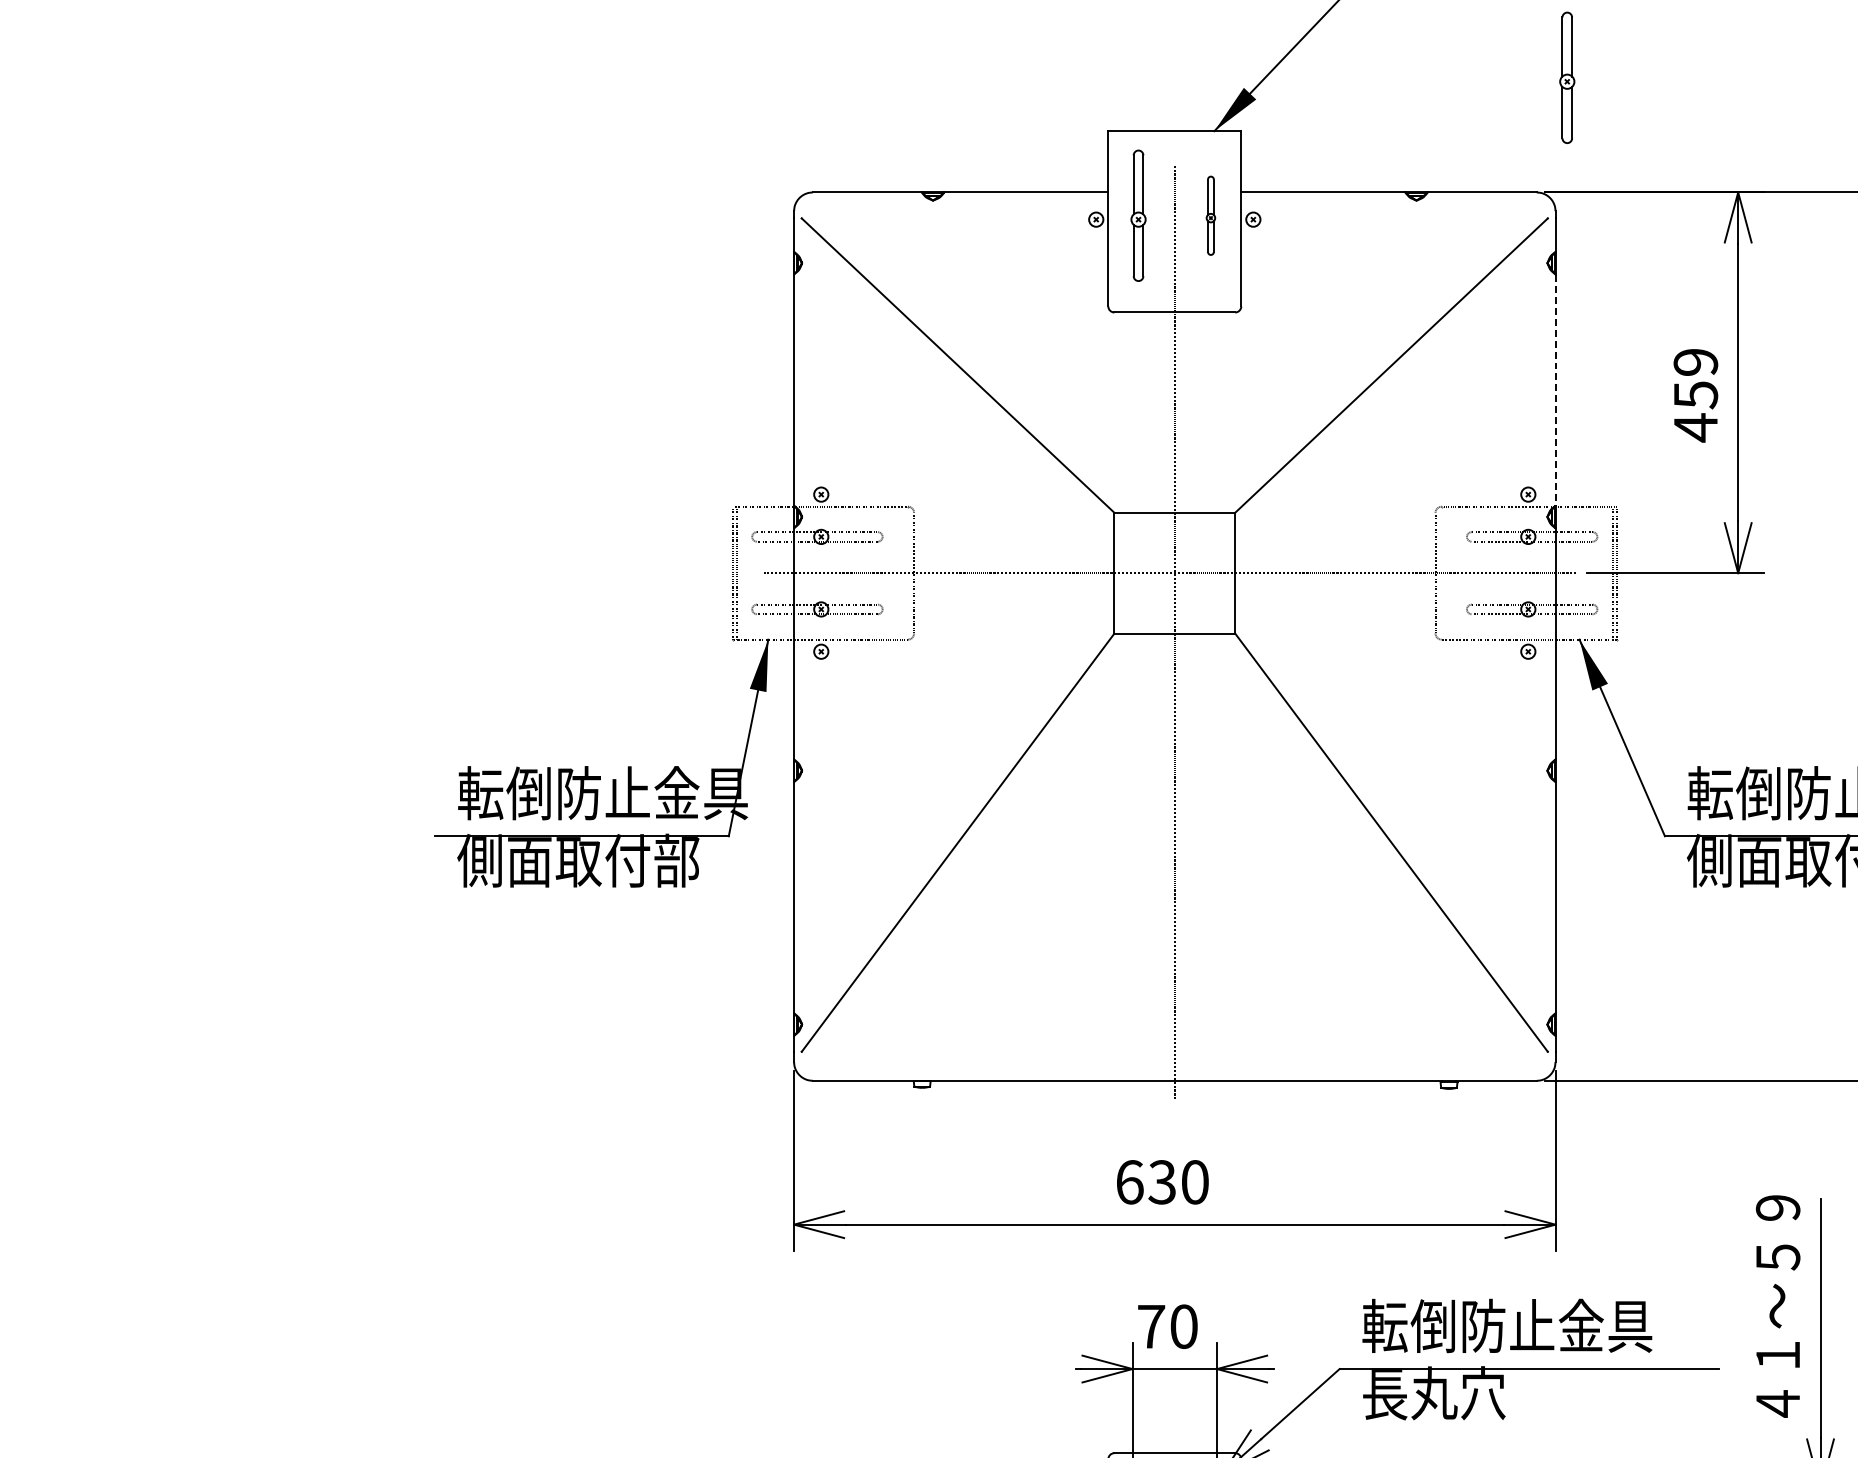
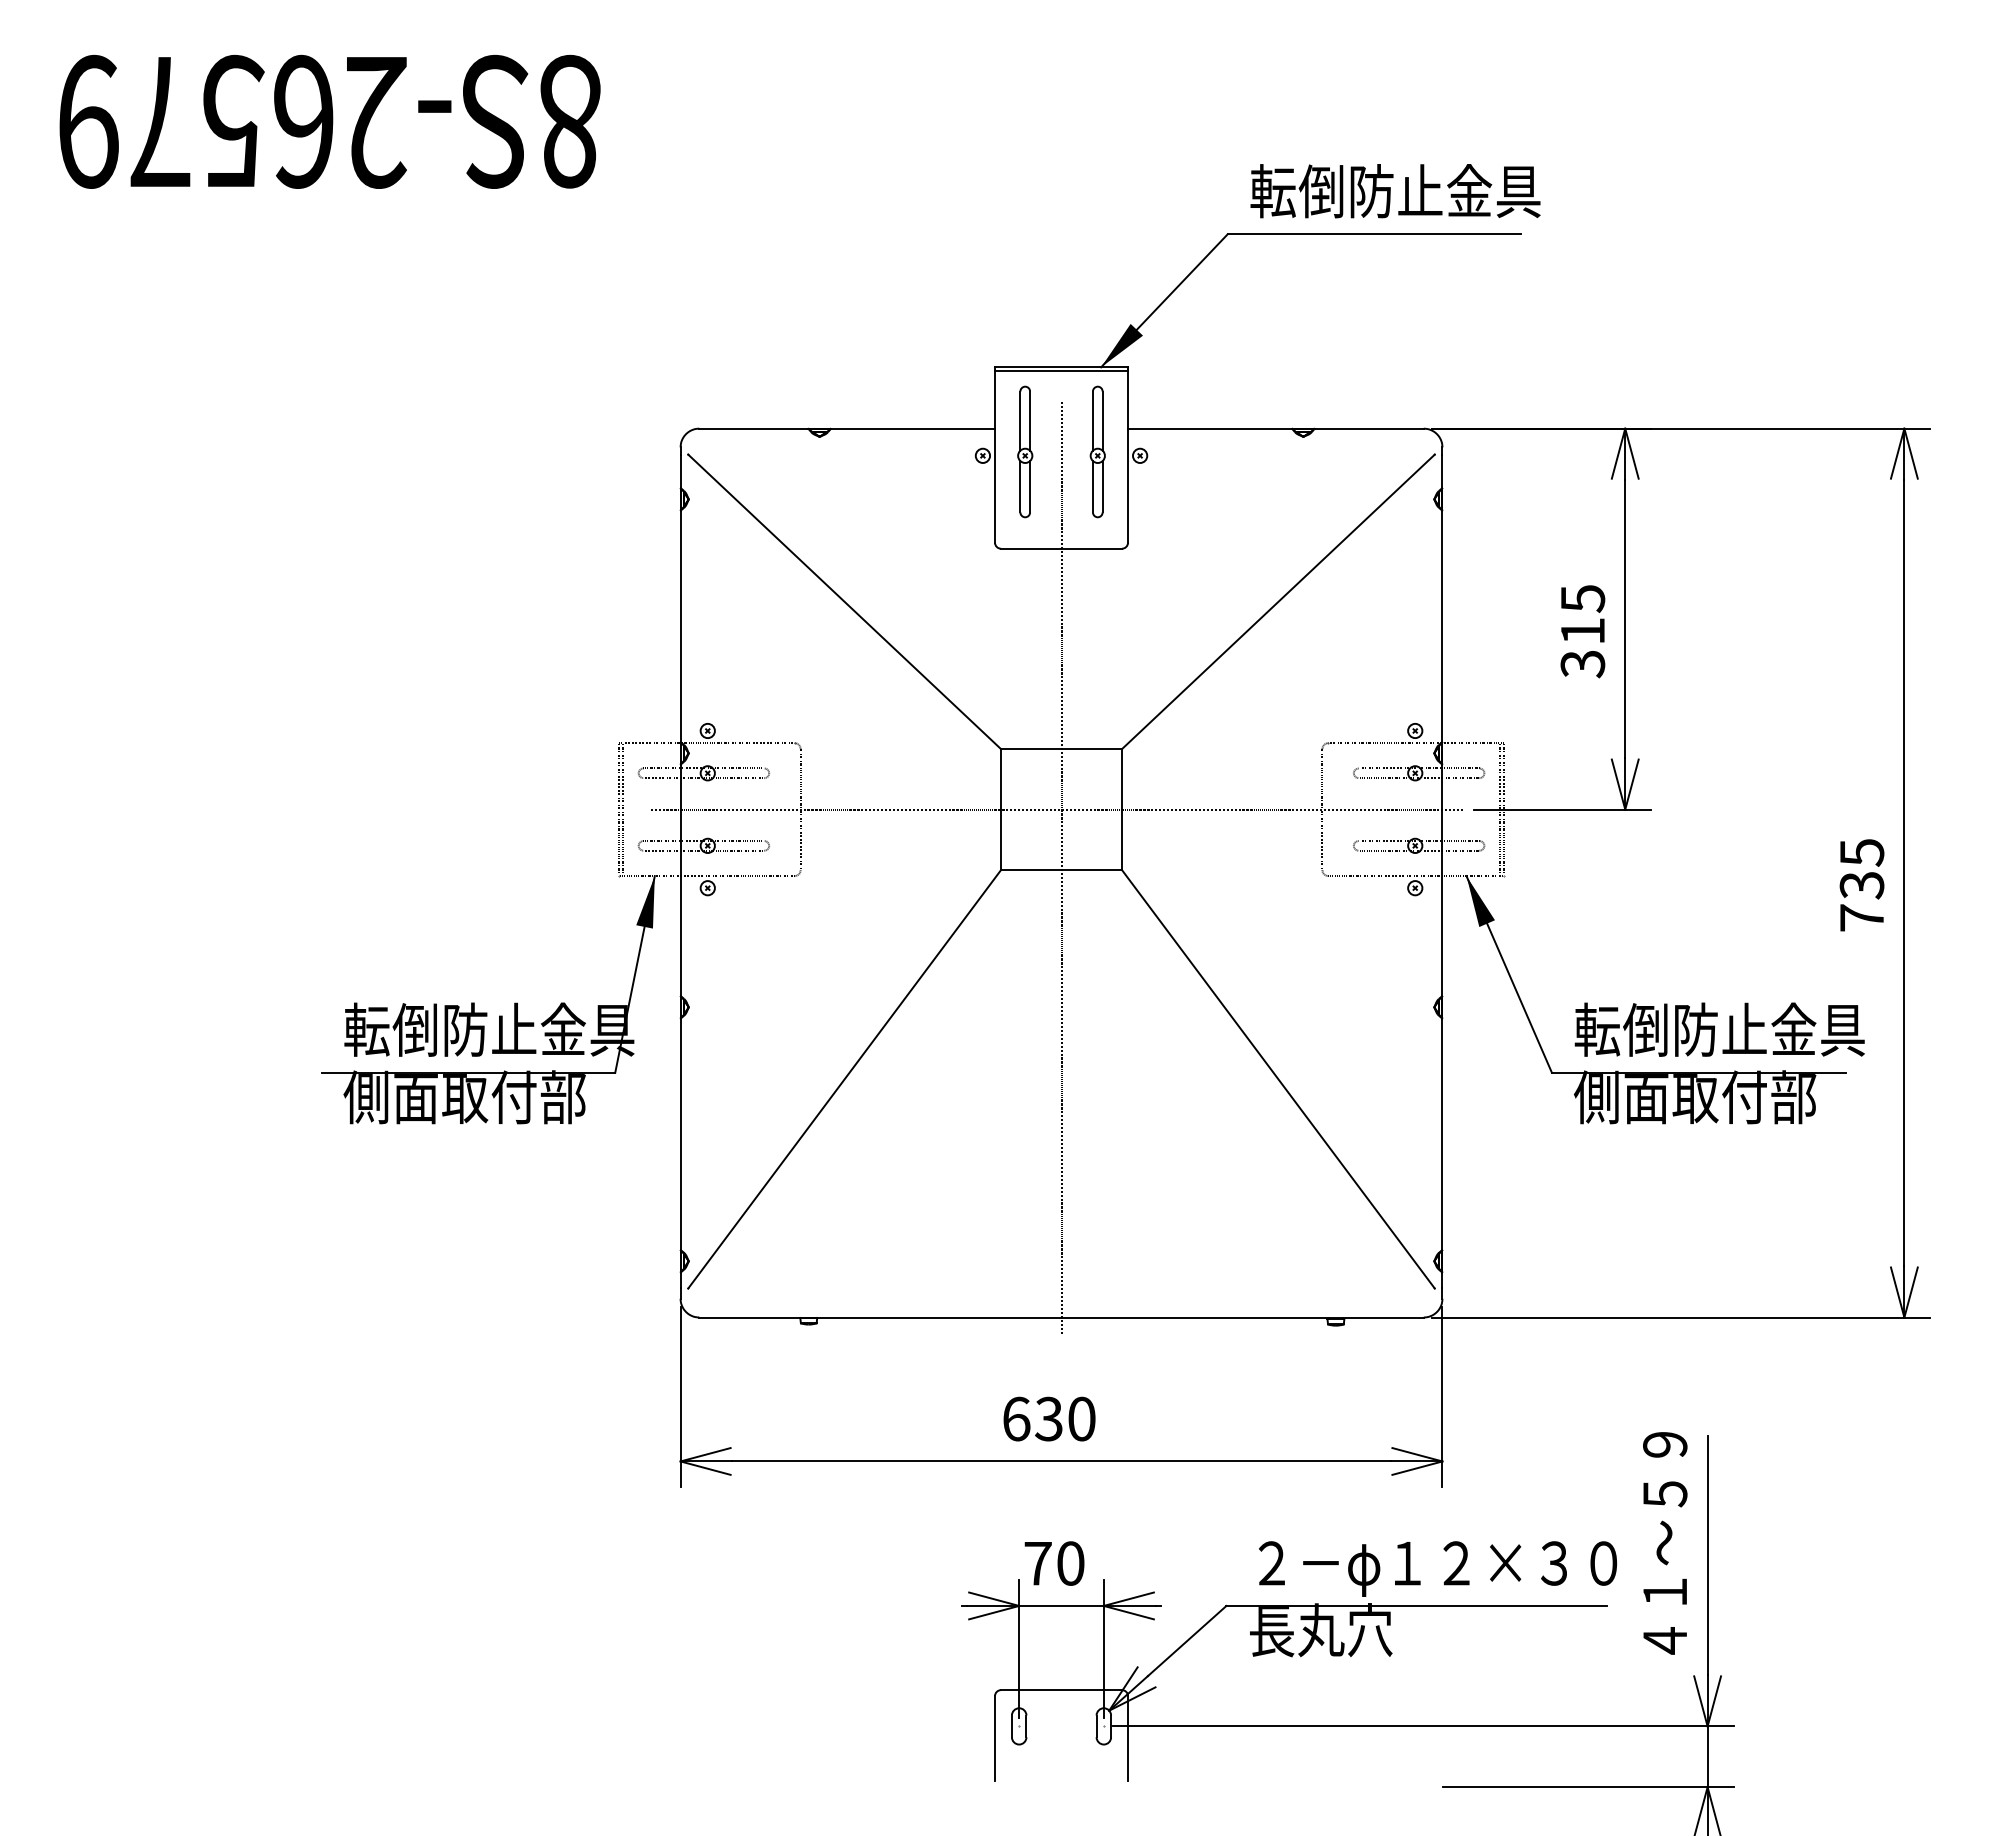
part: (1567, 77) -> (1454, 313), removed
line: (1174, 135) -> (1061, 371), added
part: (1210, 215) -> (1097, 451), size x1.67
line: (1555, 390) -> (1442, 626), dashed -> solid
text: (1695, 396) -> (1582, 632), 459 -> 315
text: (1546, 1328) -> (1433, 1565), 転倒防止金具 -> ２－φ１２×３０

